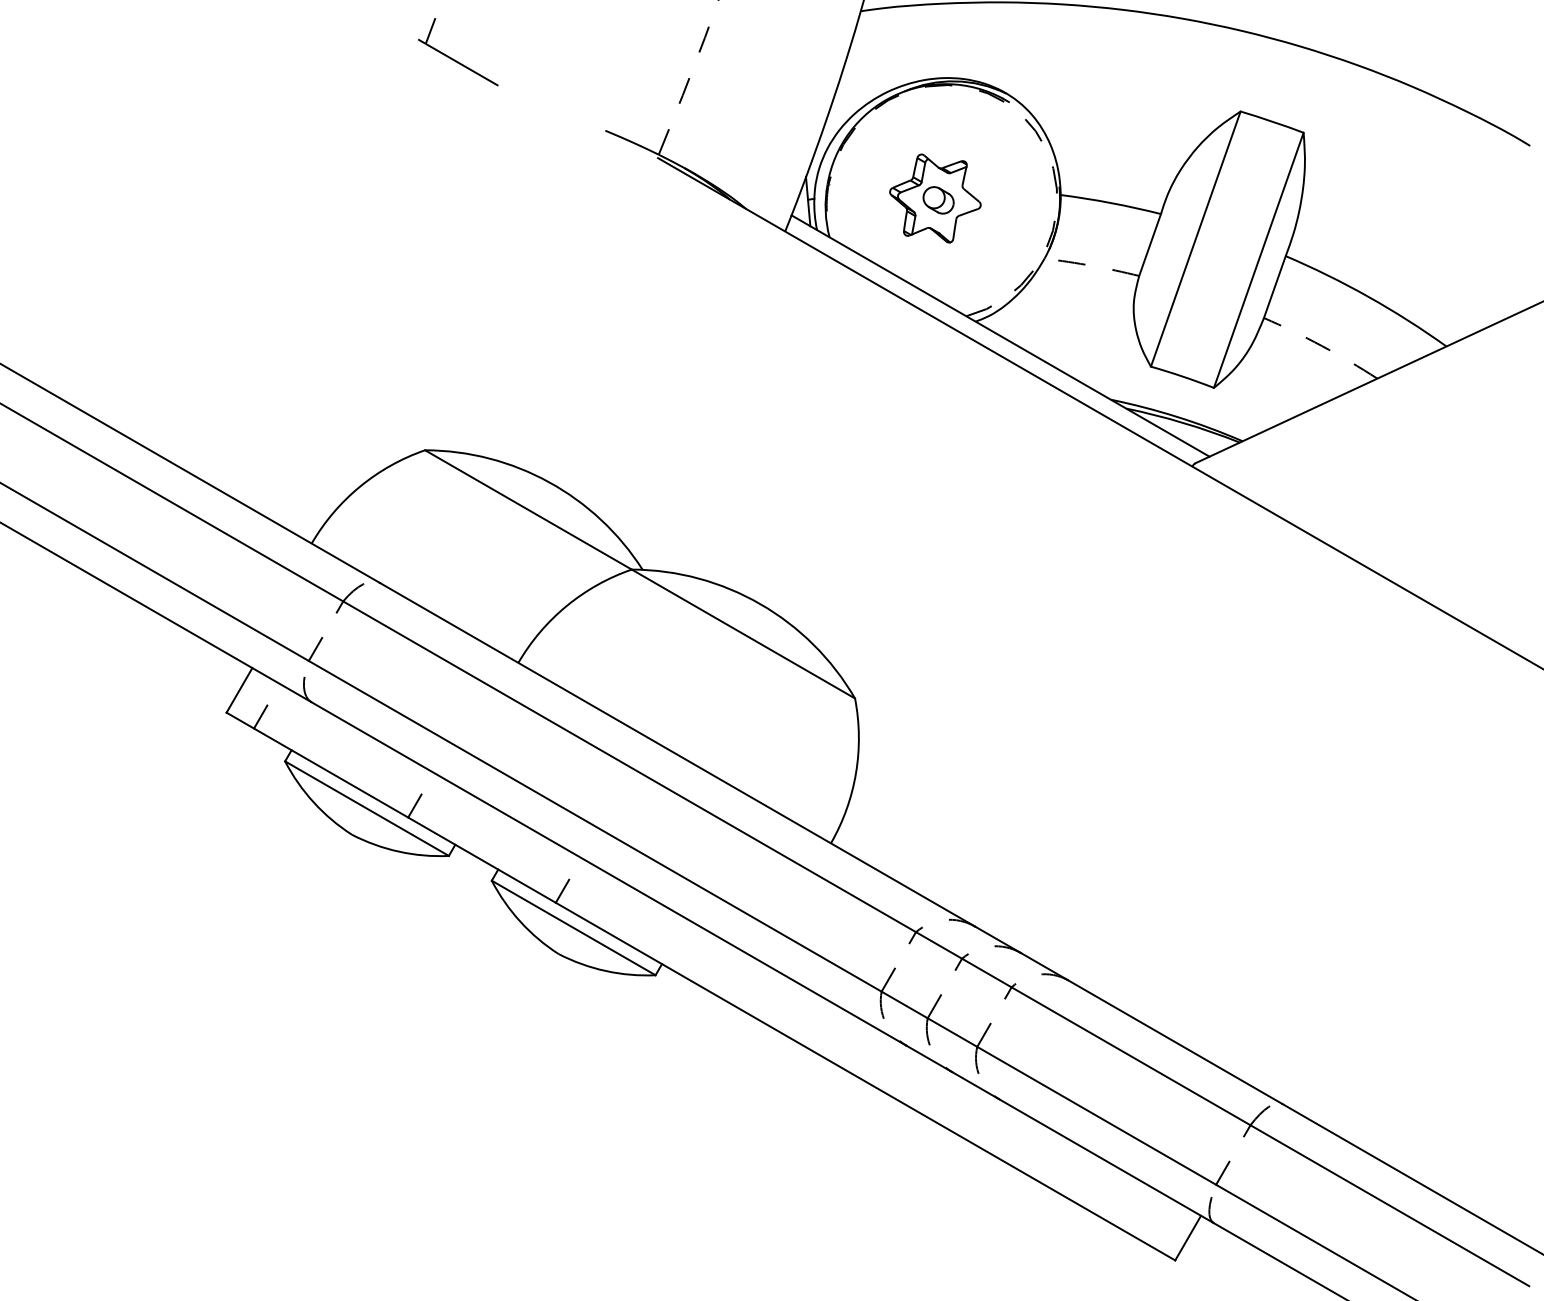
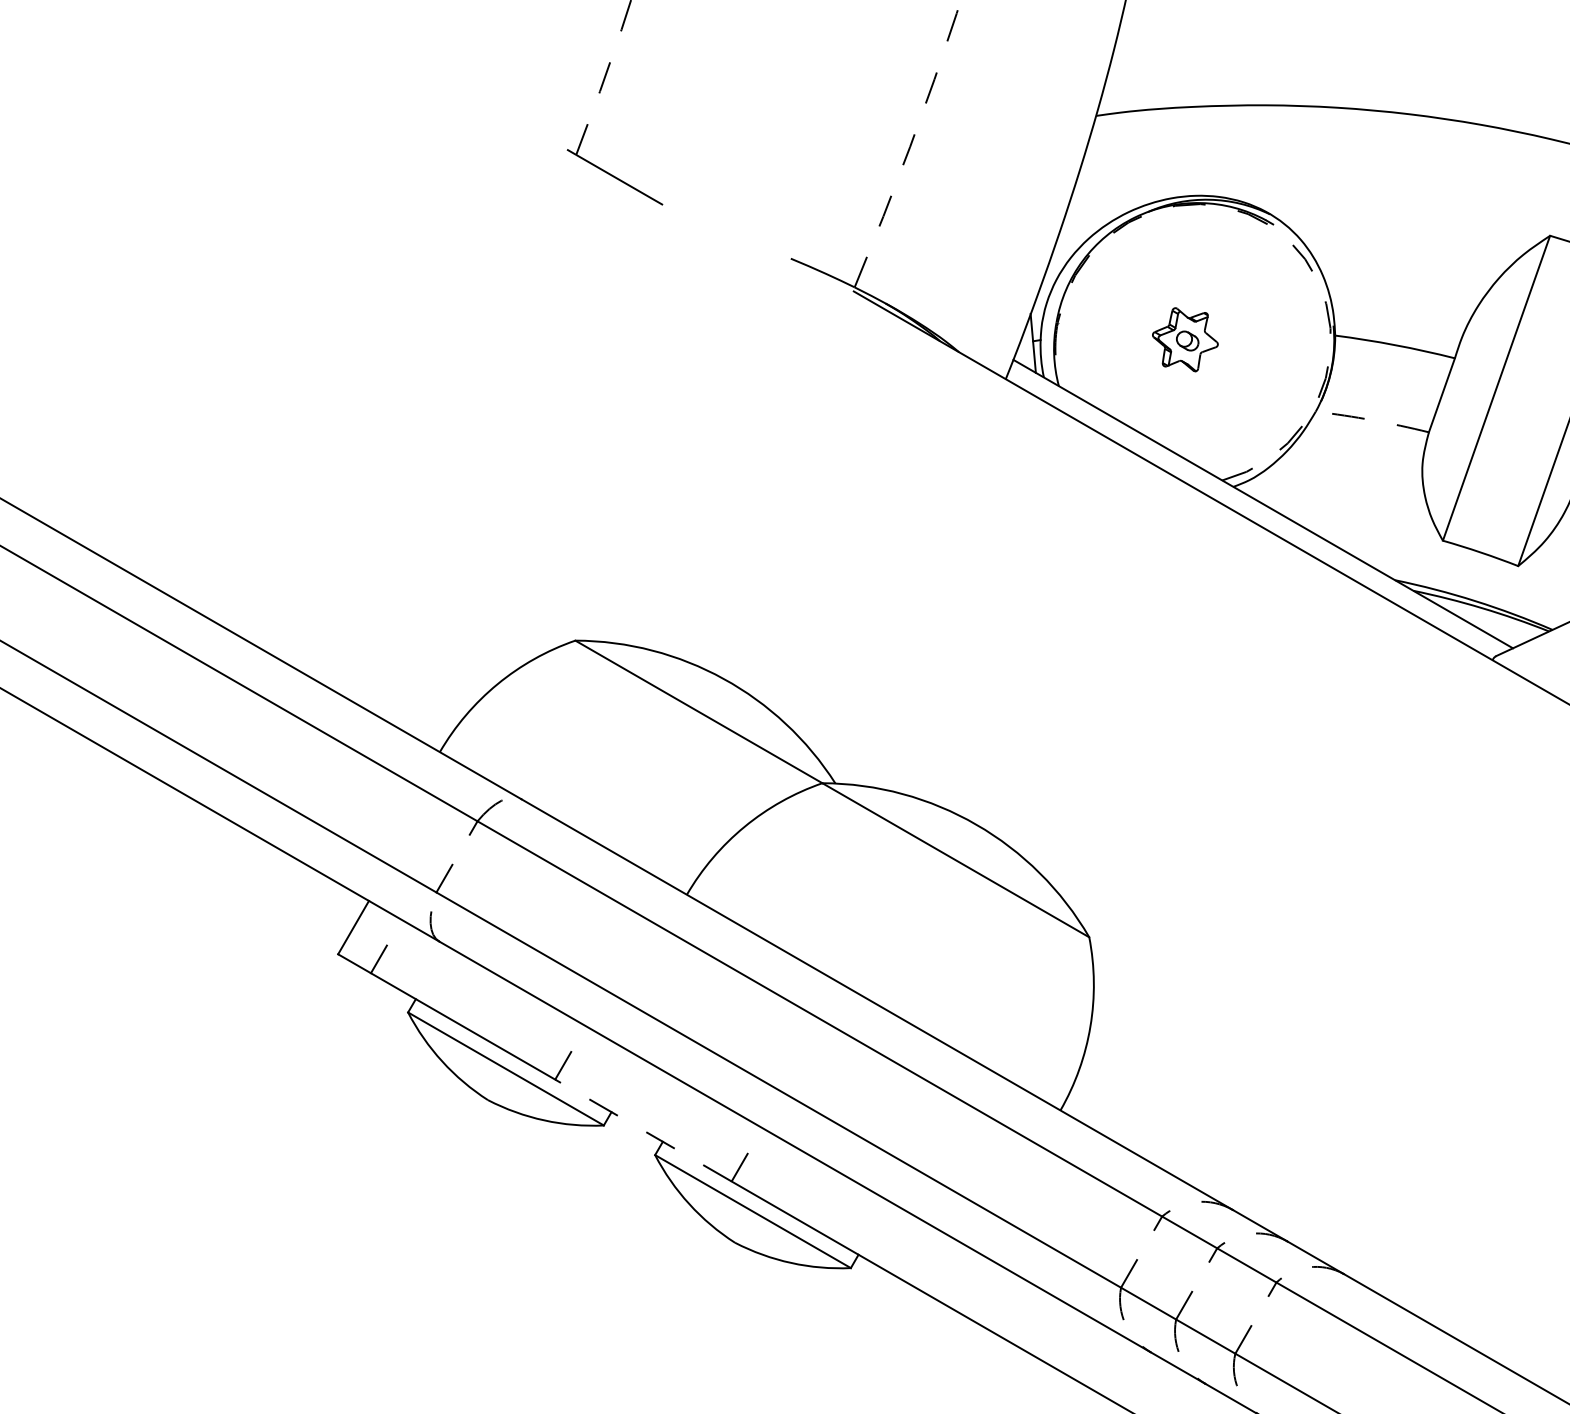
part: (935, 198) -> (1185, 339), size x0.6
line: (481, 859) -> (642, 1129), solid -> dashed

